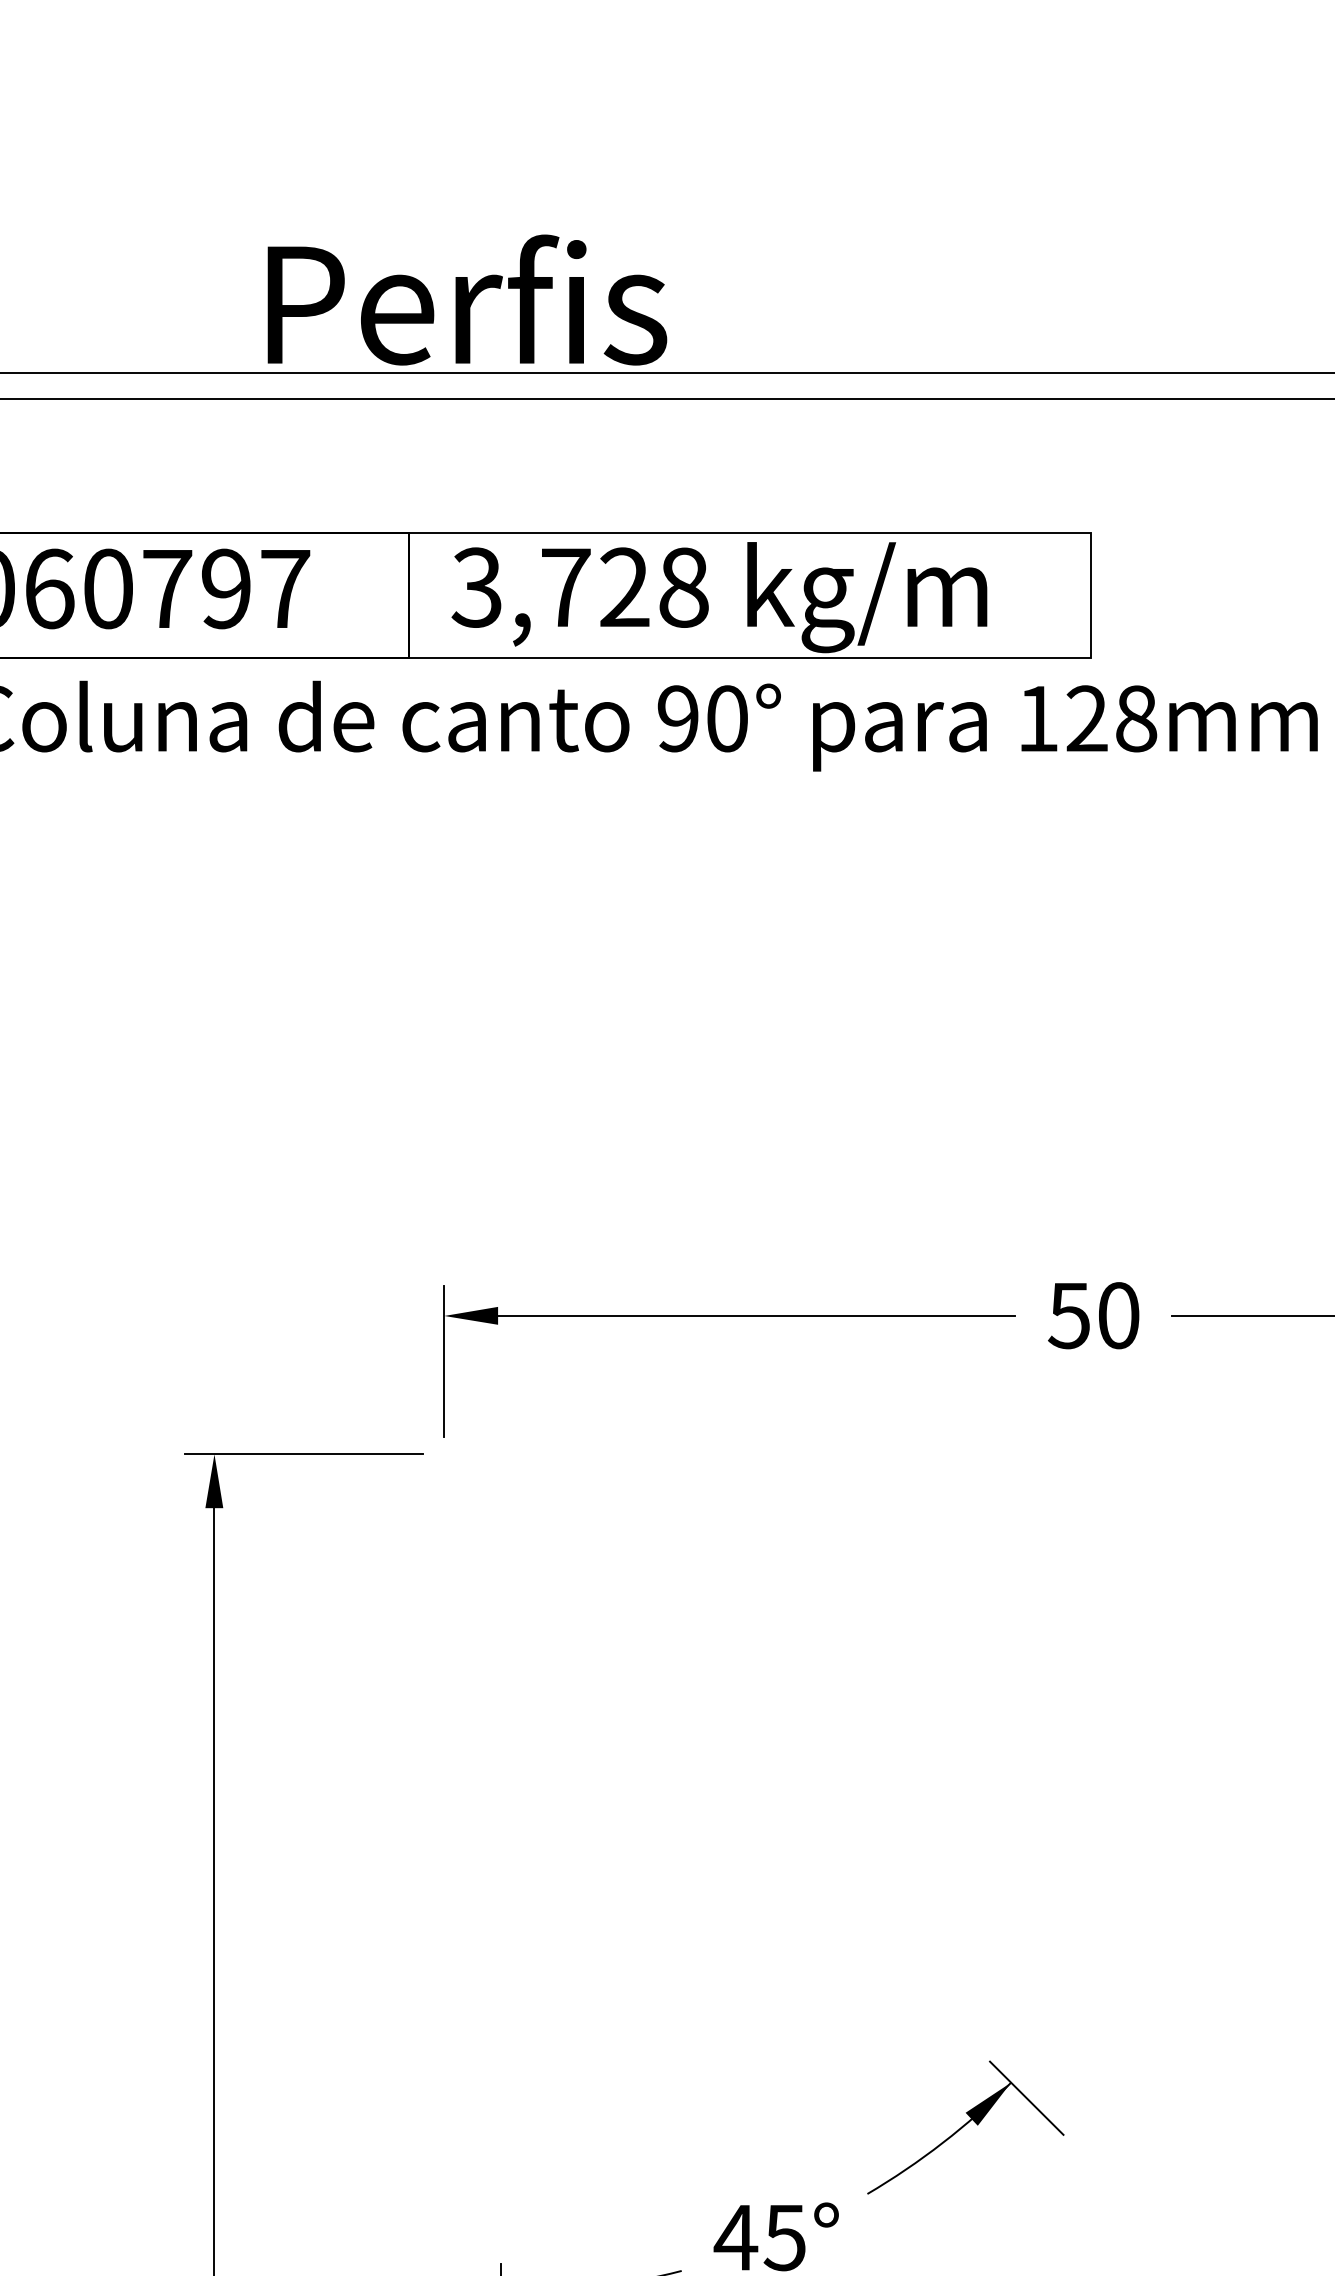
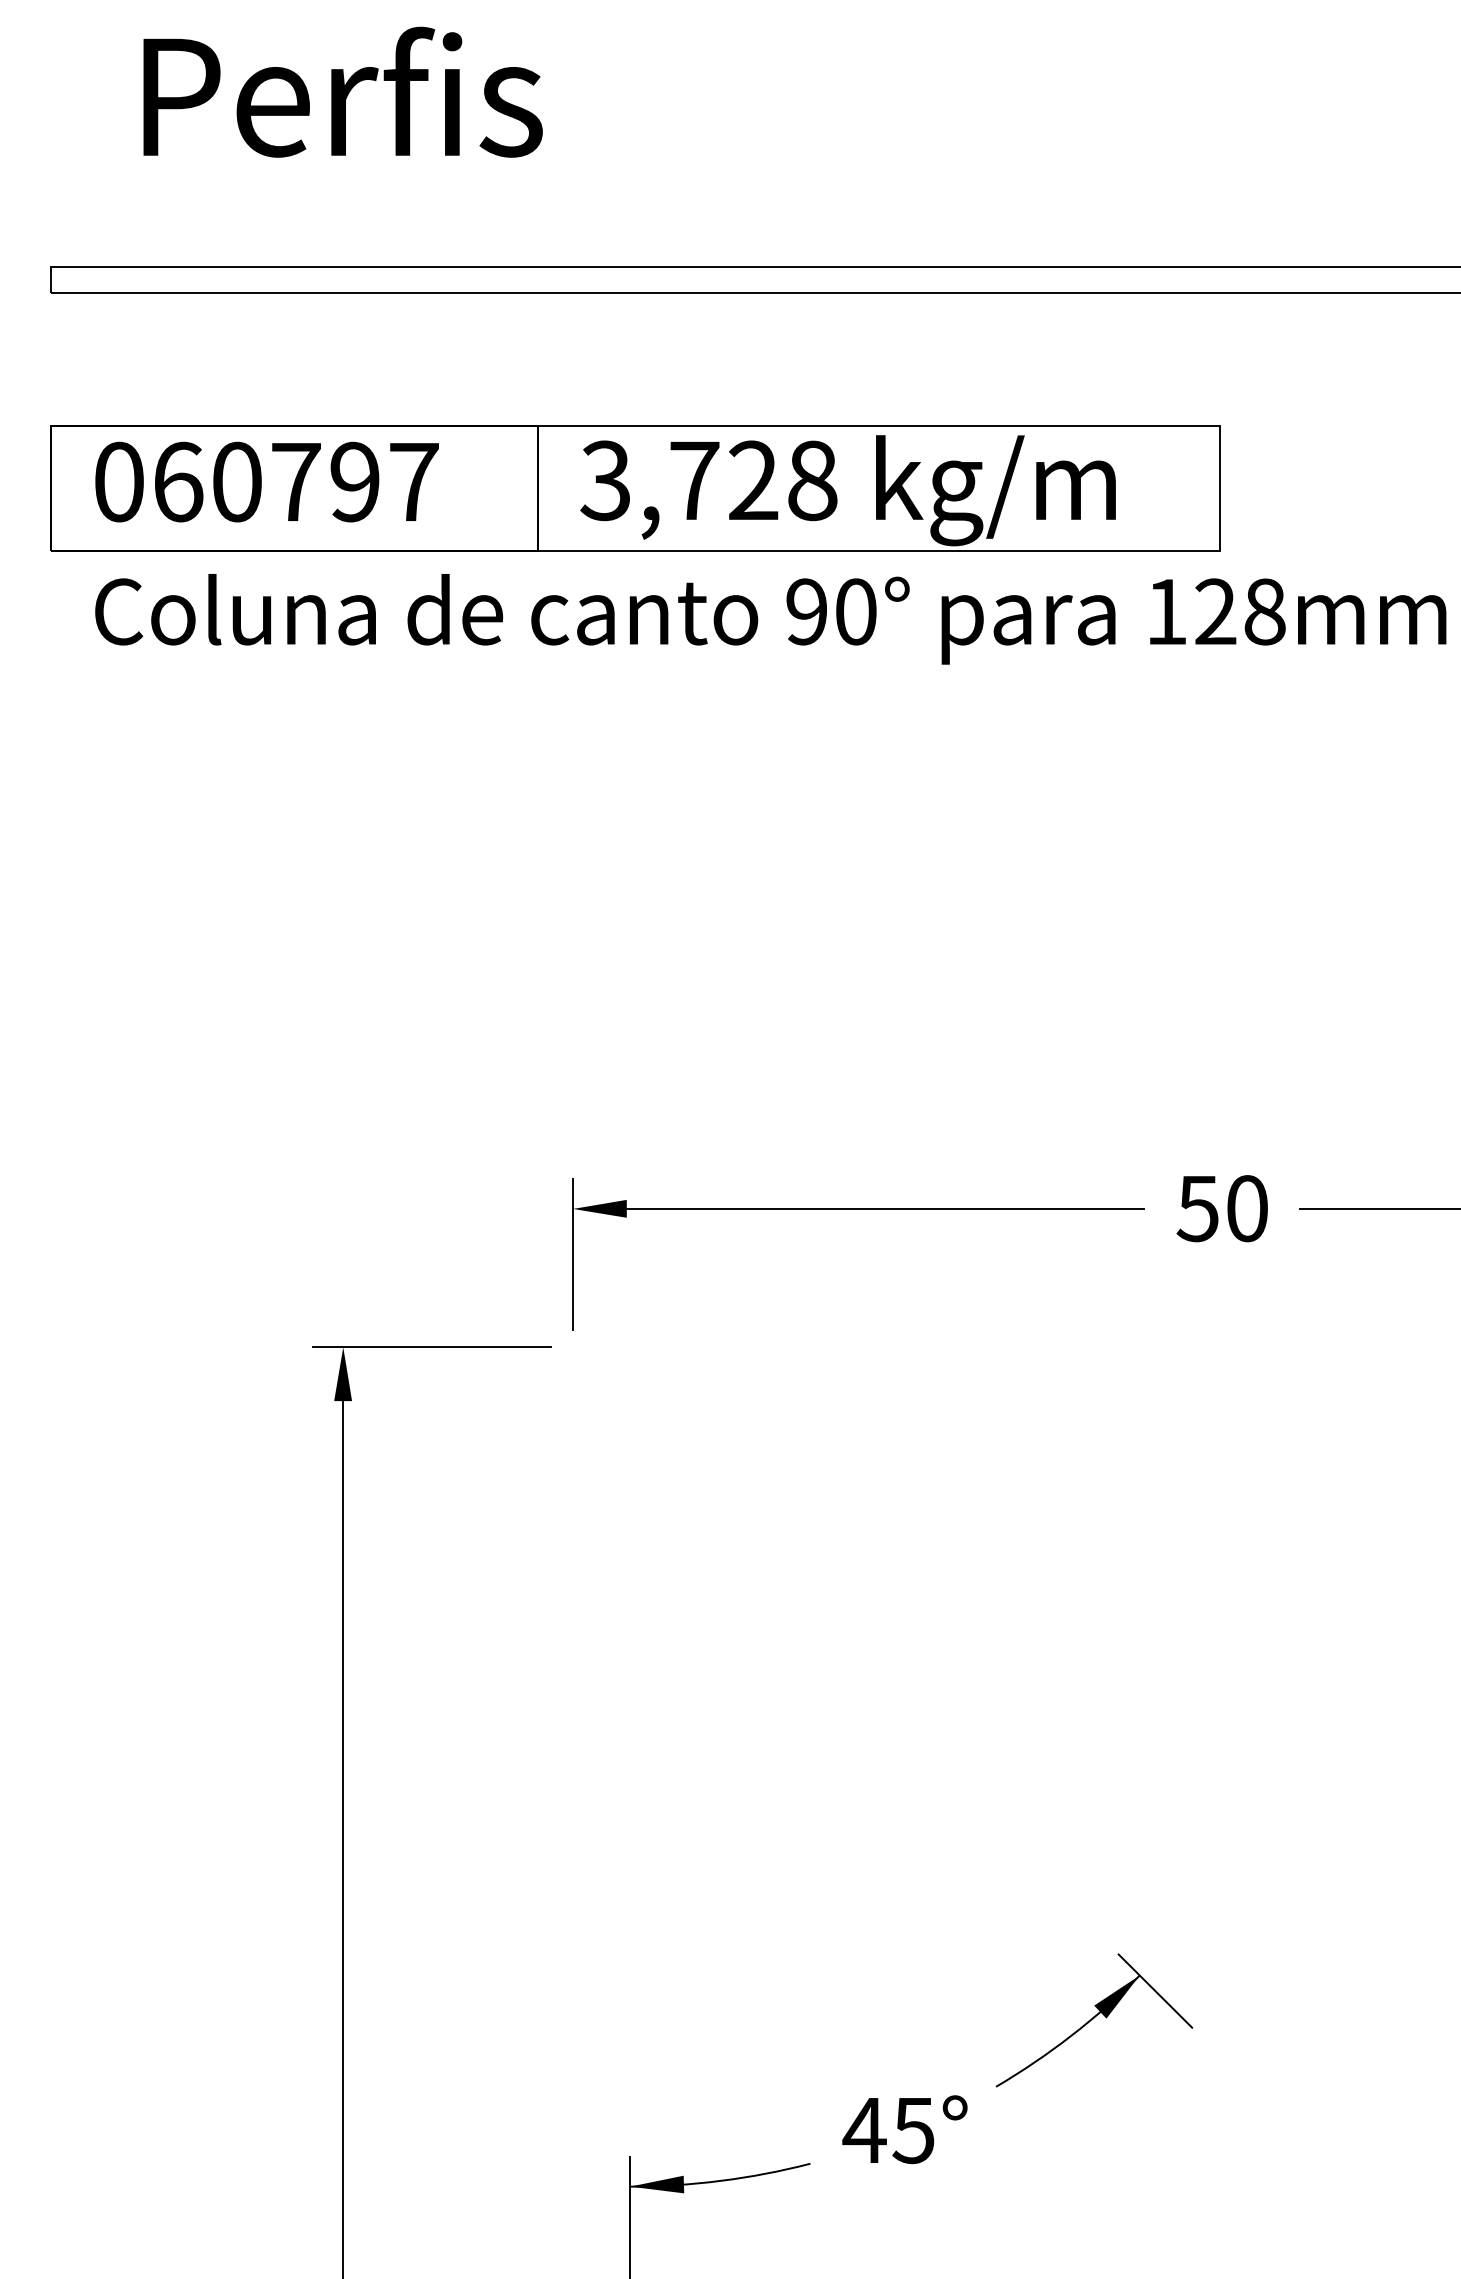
text: (466, 299) -> (342, 91), moved

